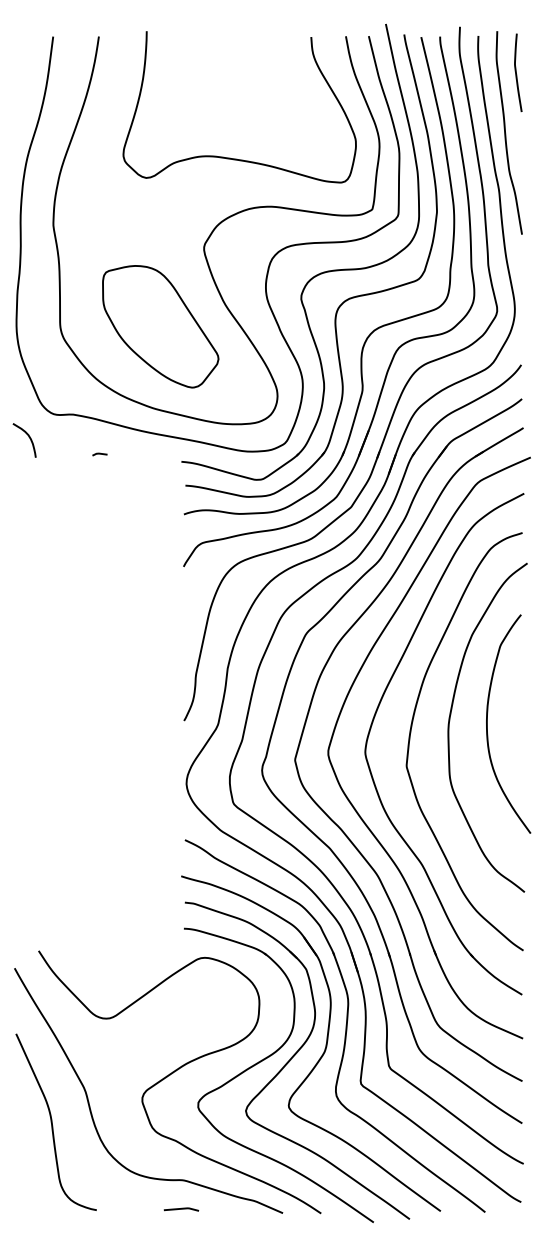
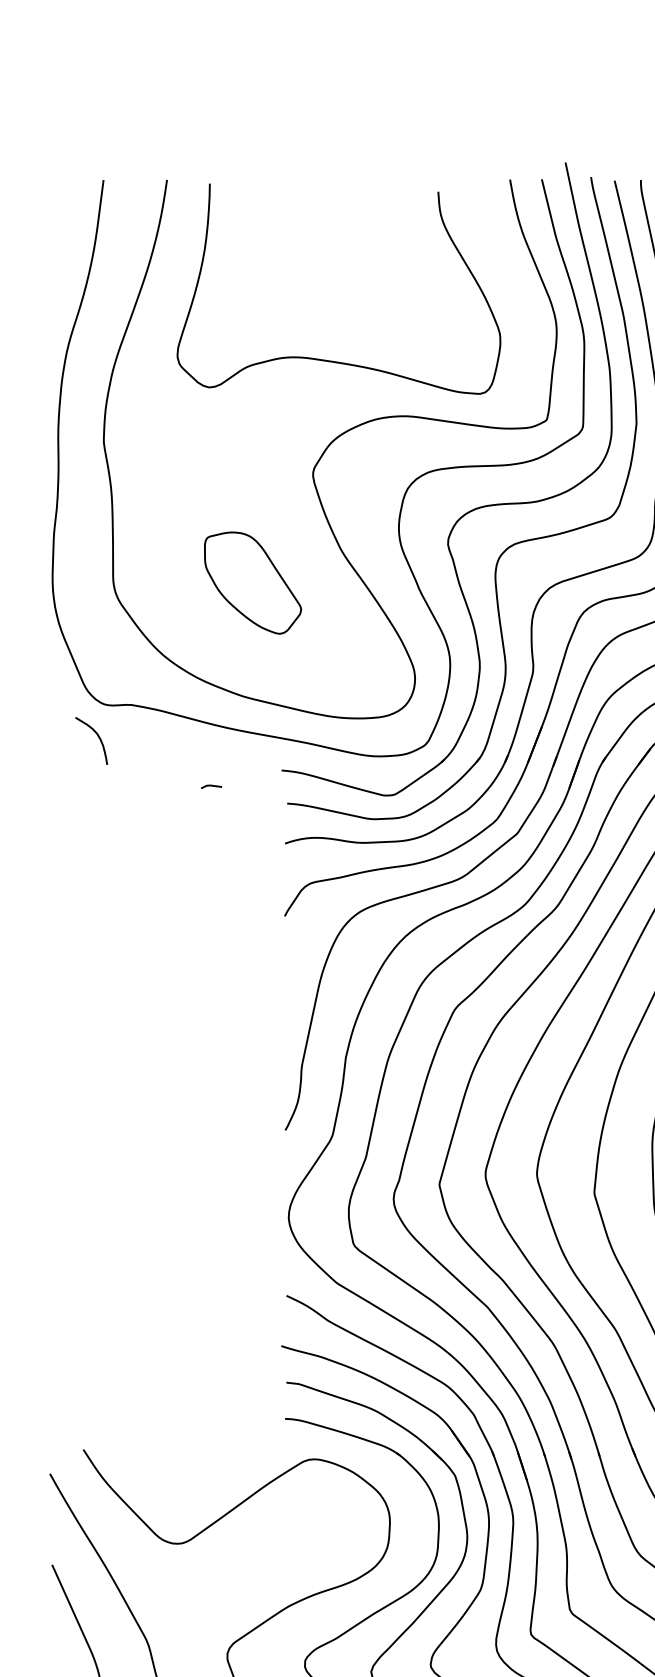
curve: (230, 157) -> (326, 359), moved
part: (160, 326) -> (252, 582), size x0.6
curve: (28, 437) -> (97, 736), moved
line: (99, 454) -> (210, 786), moved

